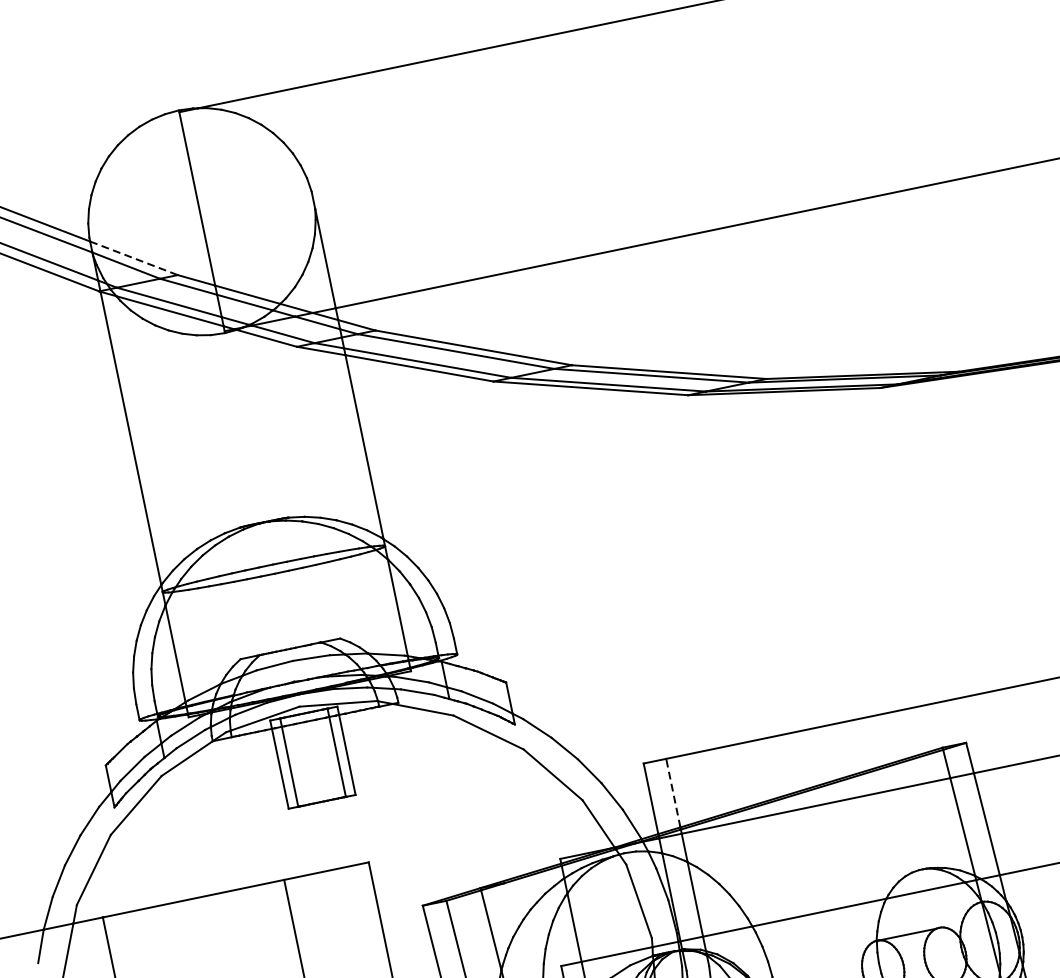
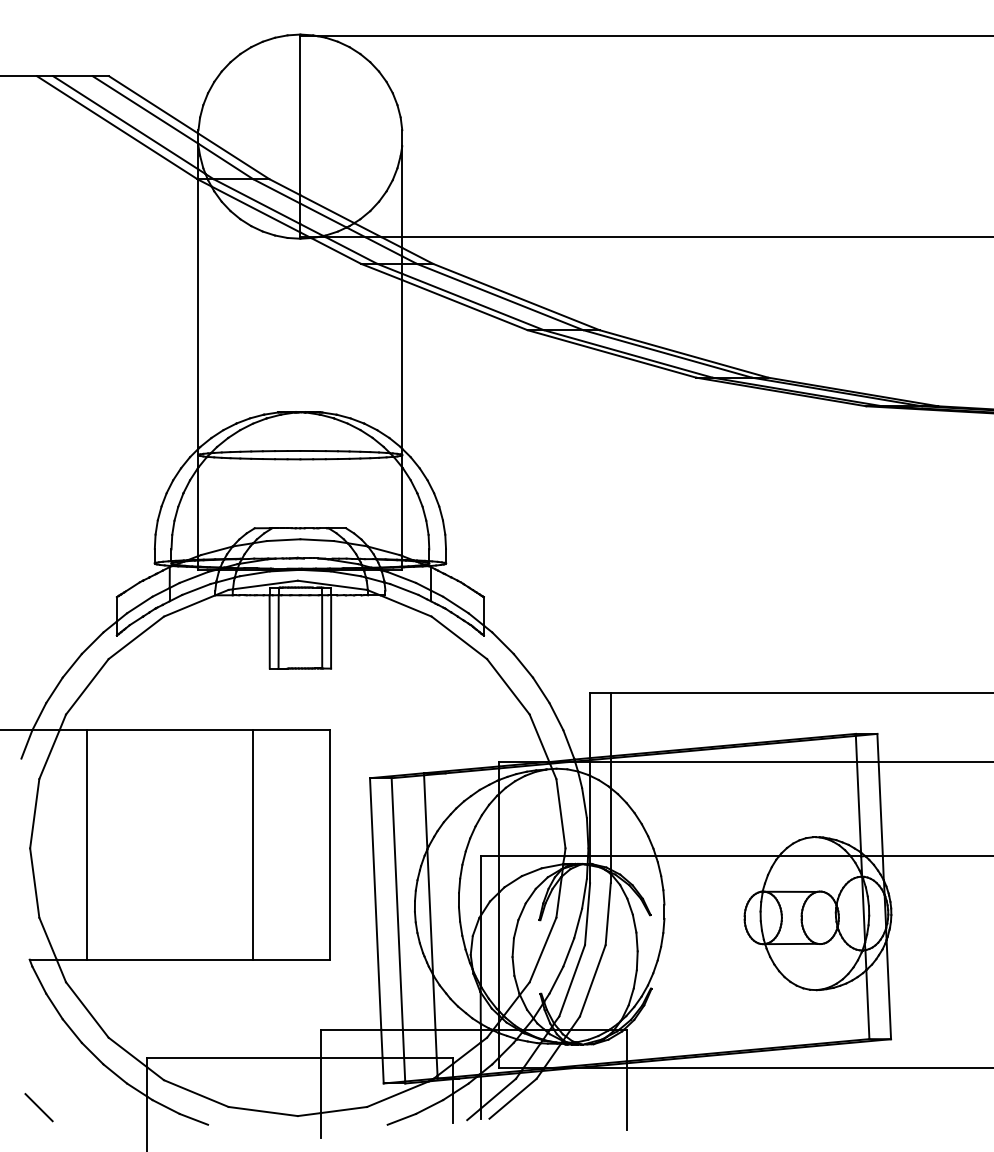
line: (134, 258) -> (234, 156), dashed -> solid
line: (672, 792) -> (610, 724), dashed -> solid

